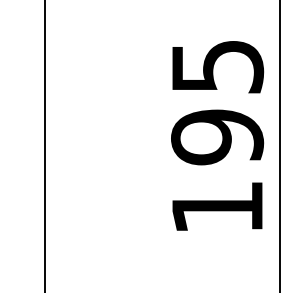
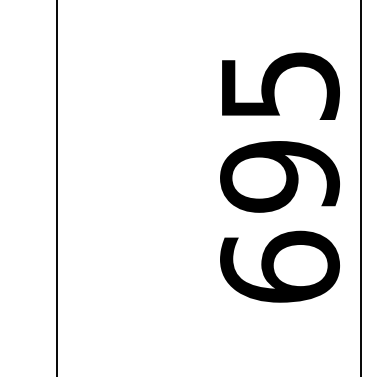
text: (217, 207) -> (279, 267), 195 -> 695

